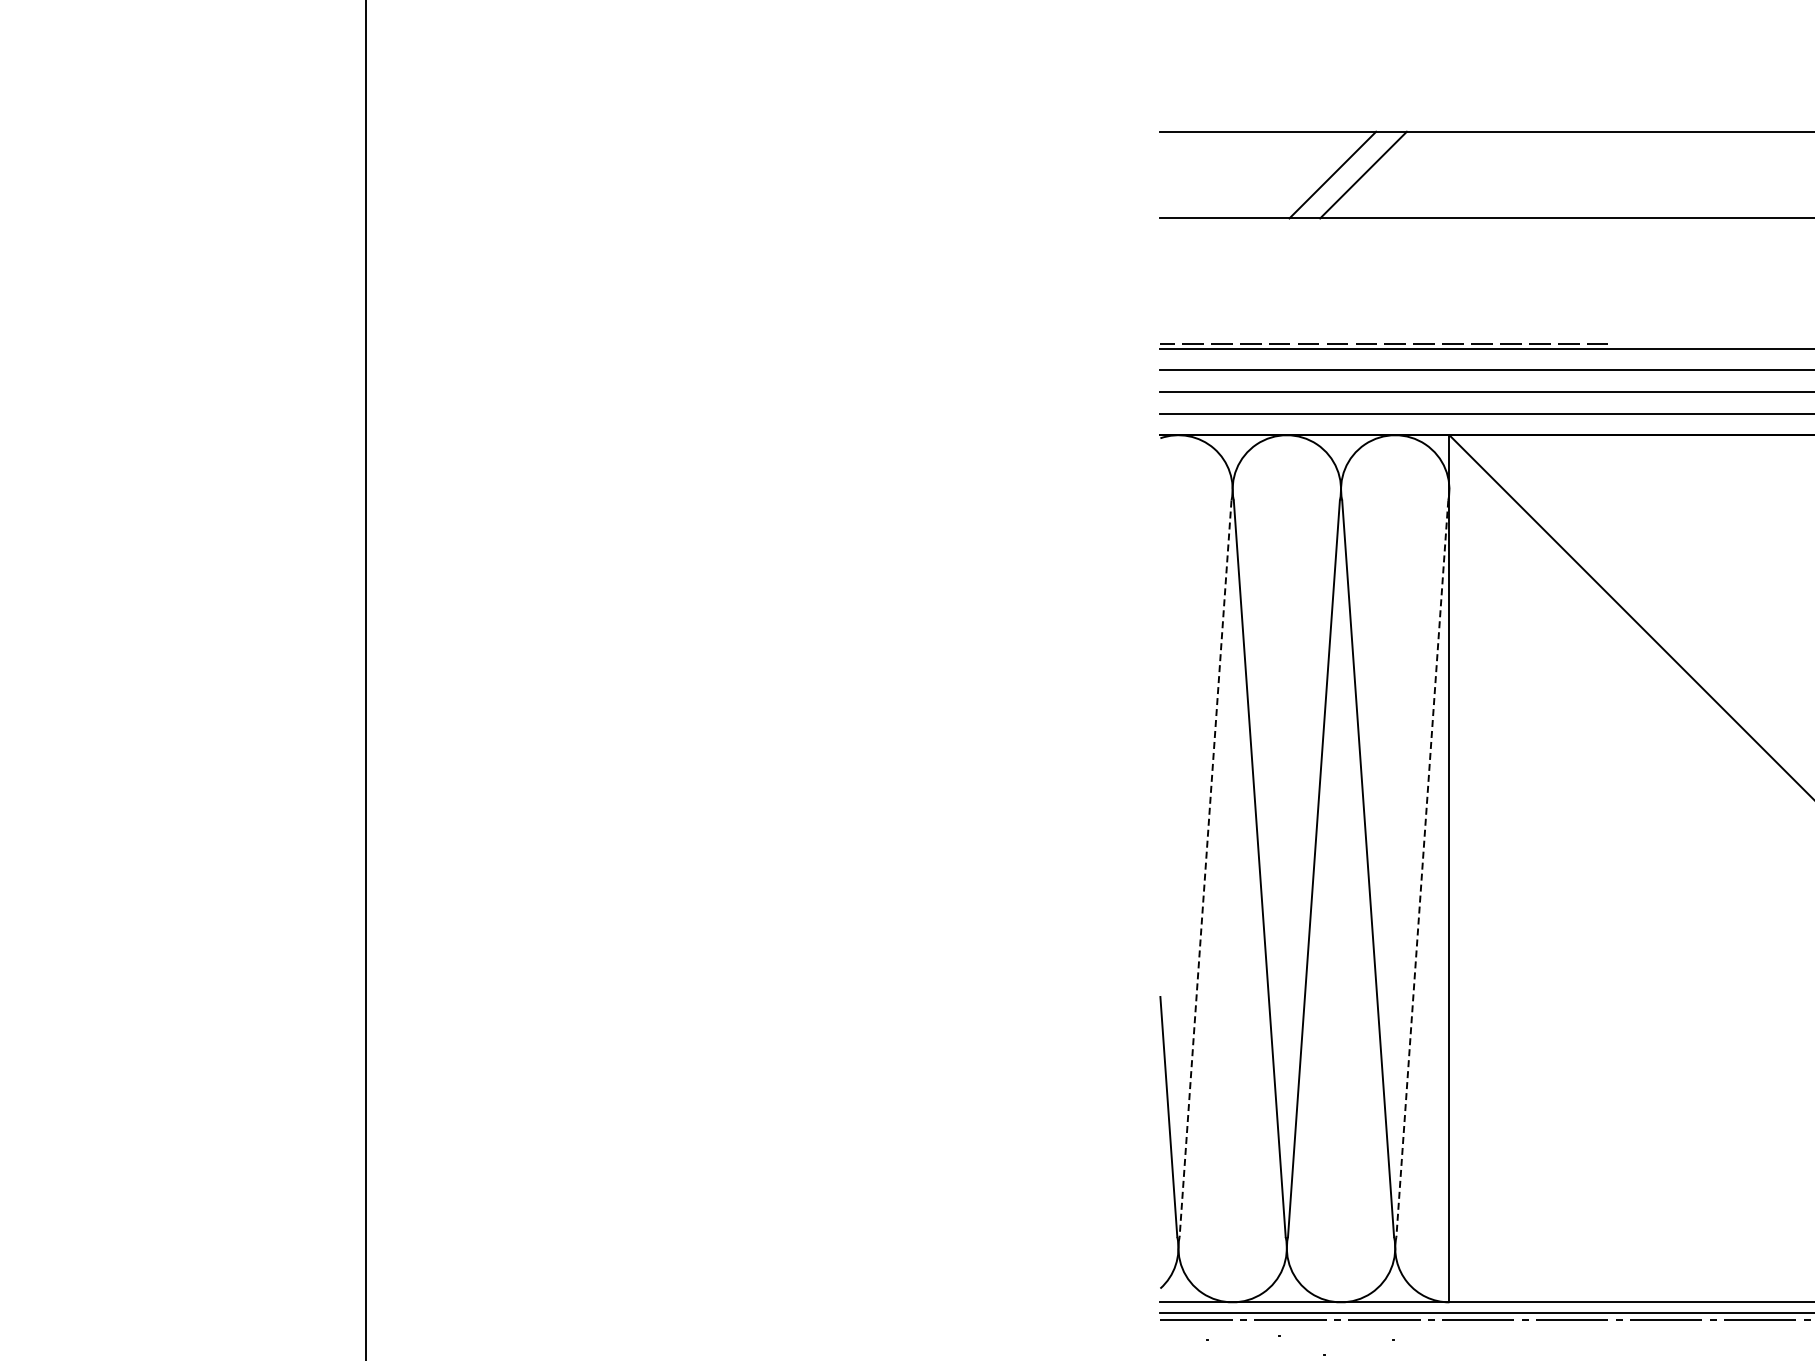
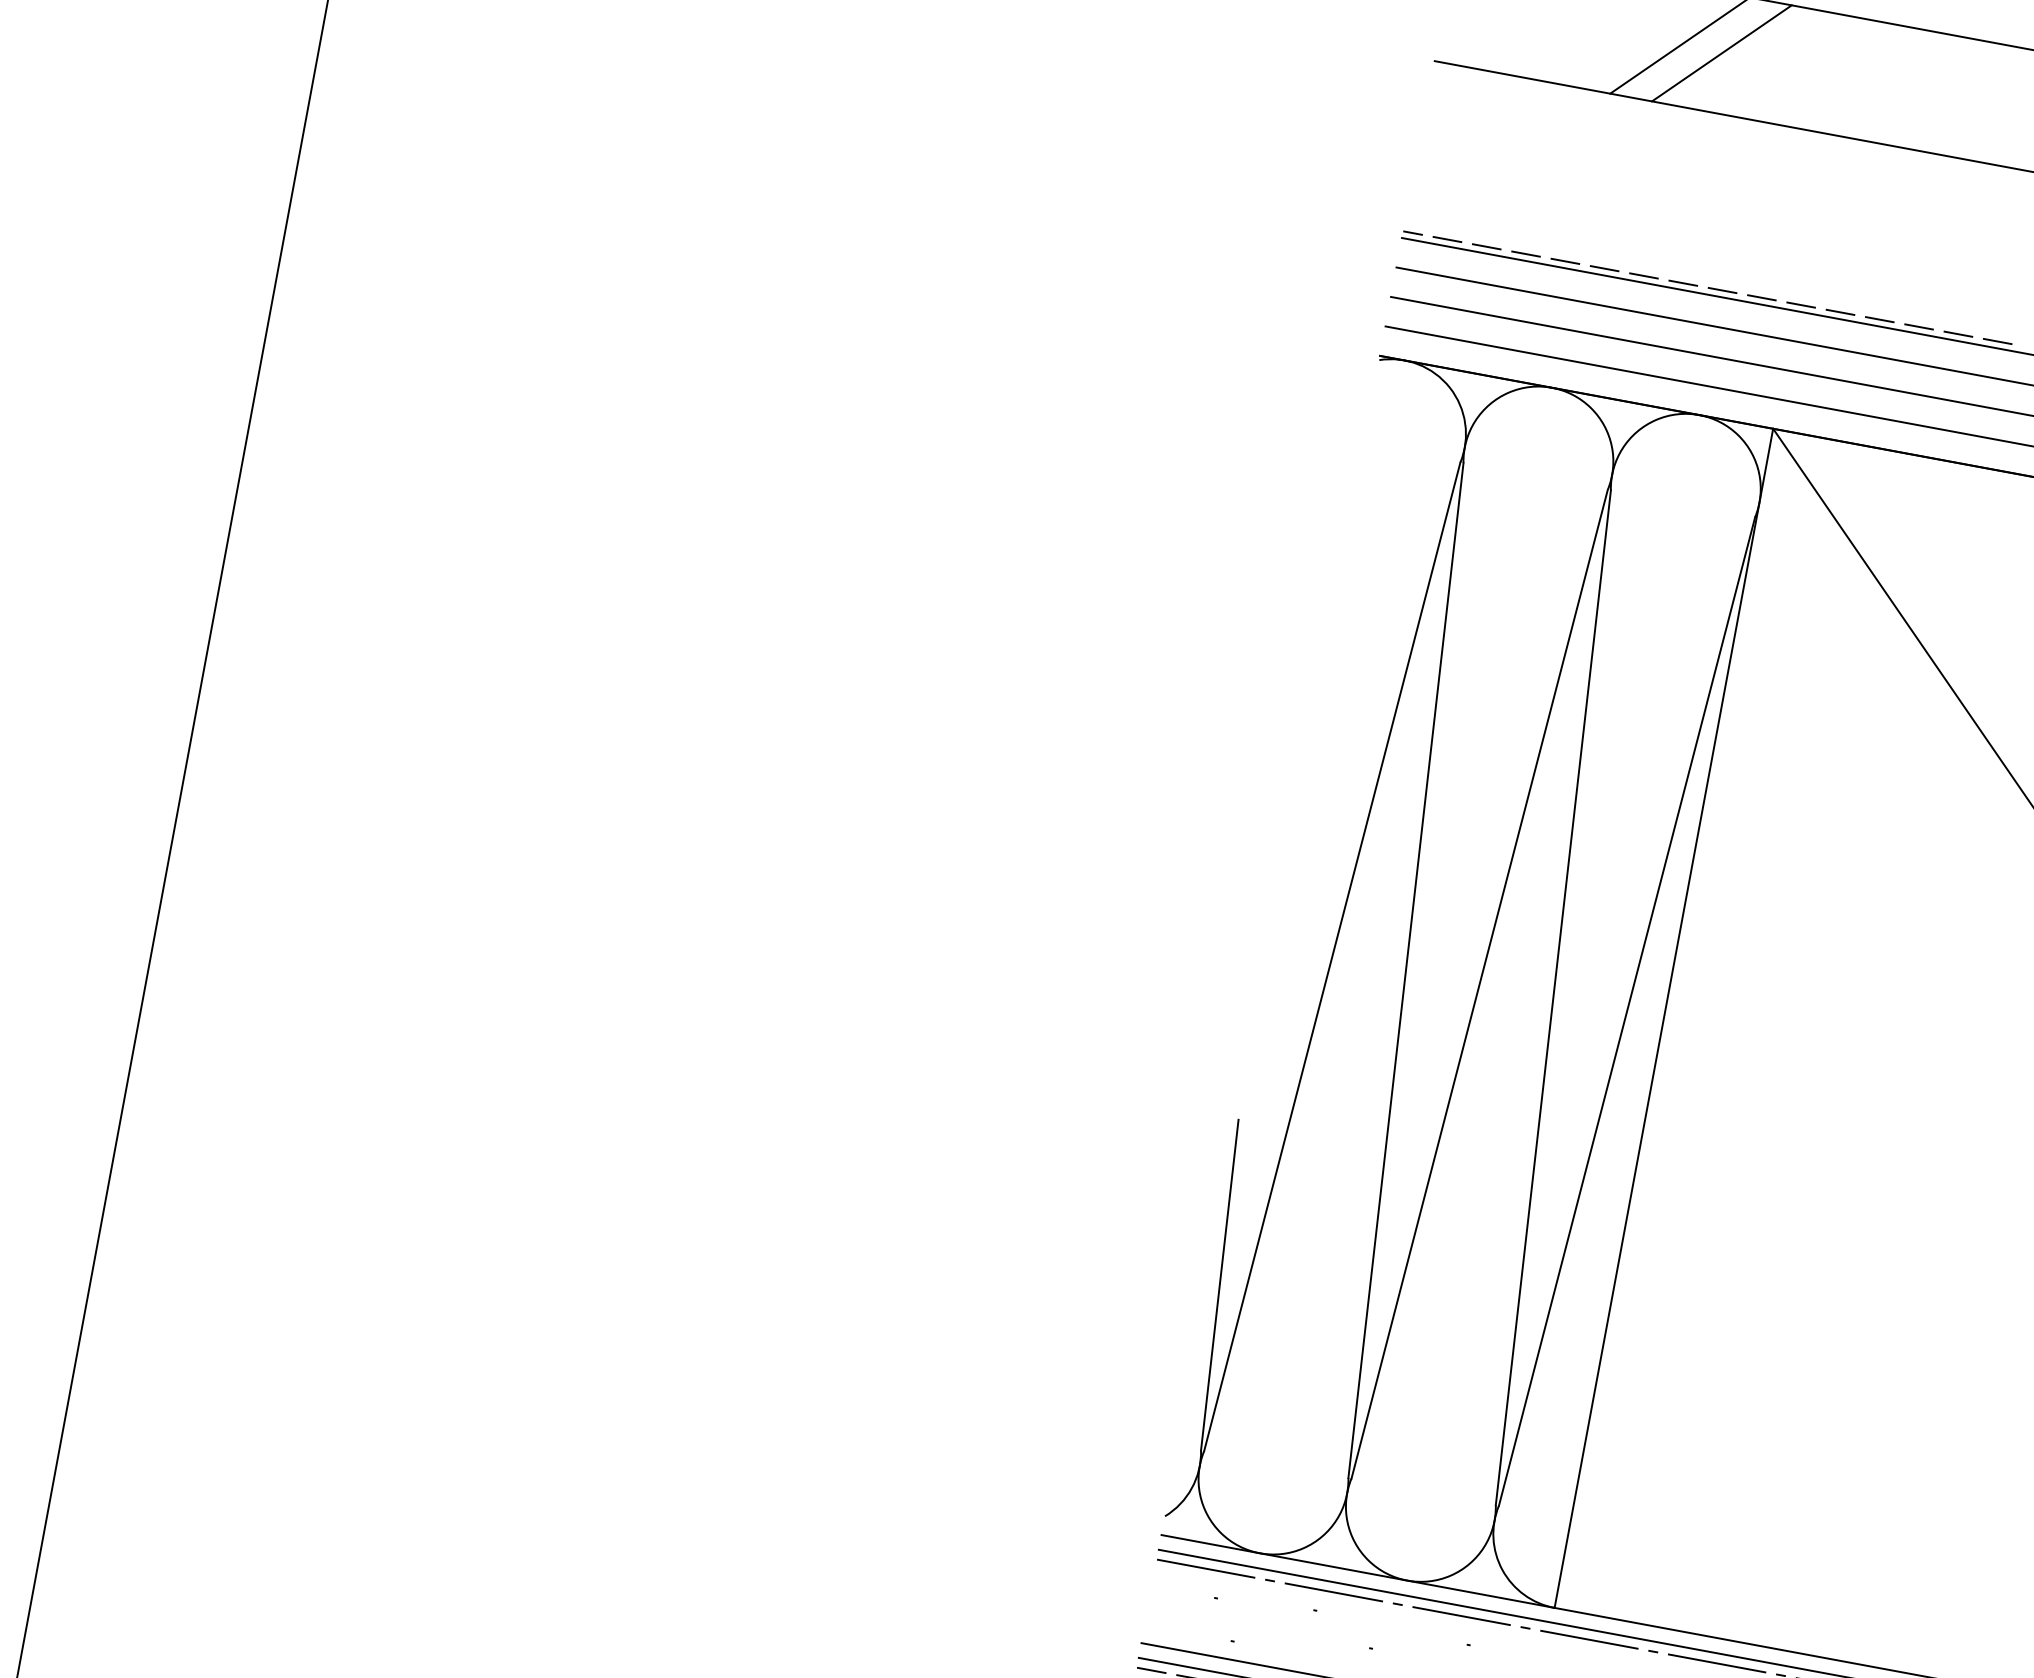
line: (1205, 869) -> (1332, 957), dashed -> solid
line: (1422, 869) -> (1627, 1012), dashed -> solid

